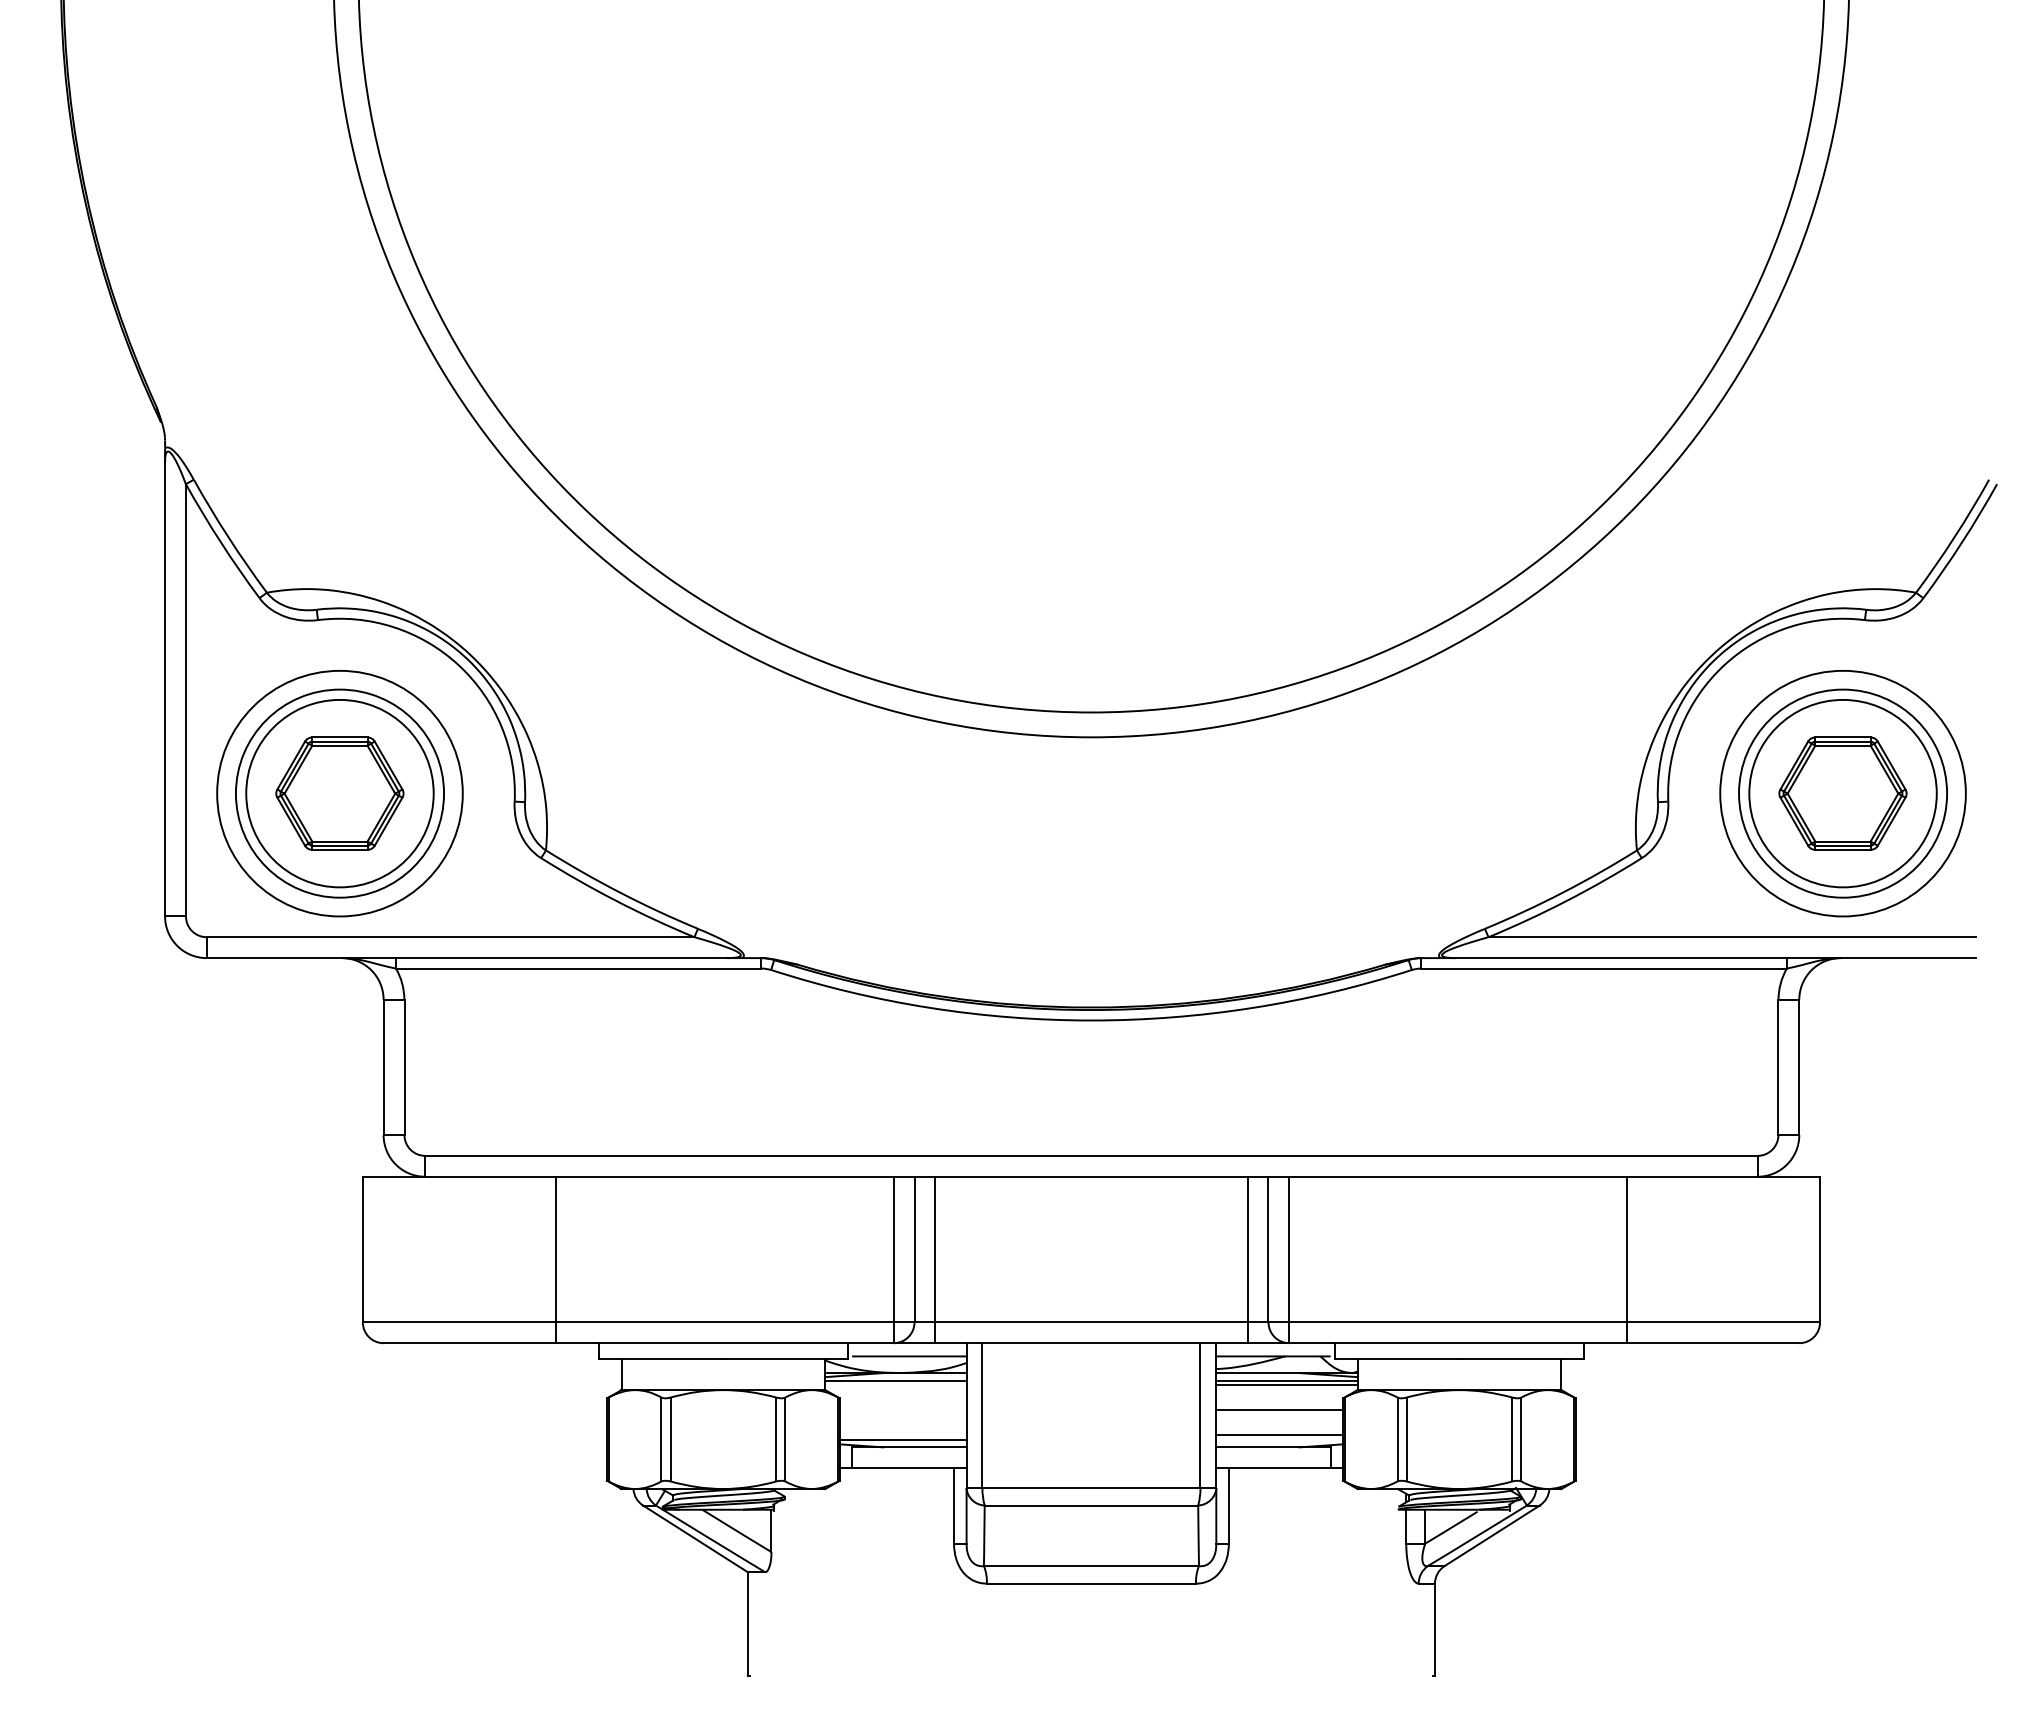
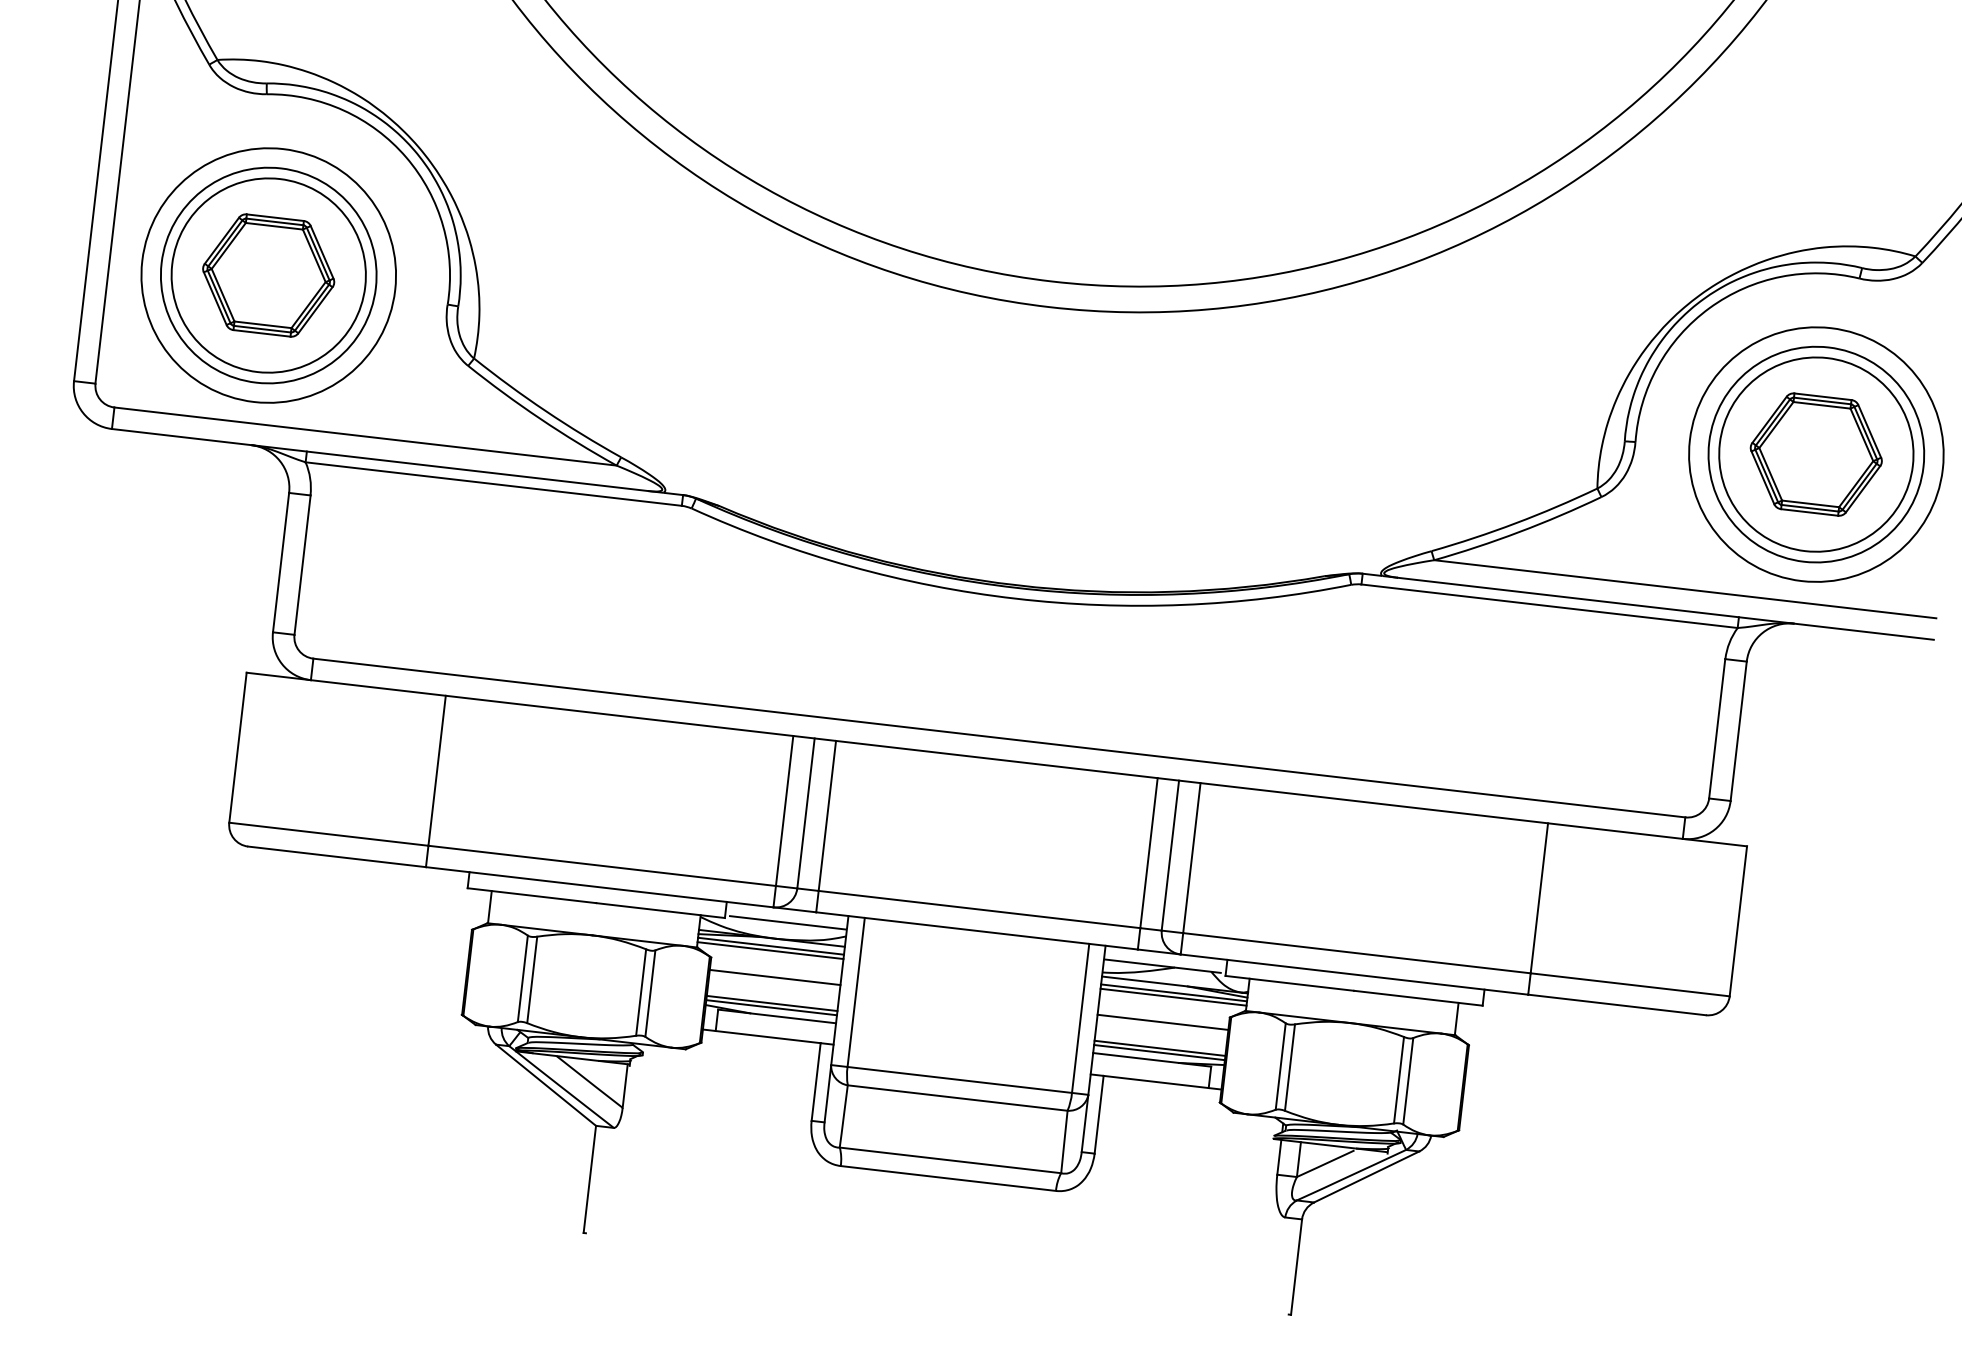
line: (895, 1384) -> (770, 950), added
line: (902, 1410) -> (774, 977), added
line: (902, 1435) -> (771, 1003), added
line: (1279, 1439) -> (1159, 1052), added

